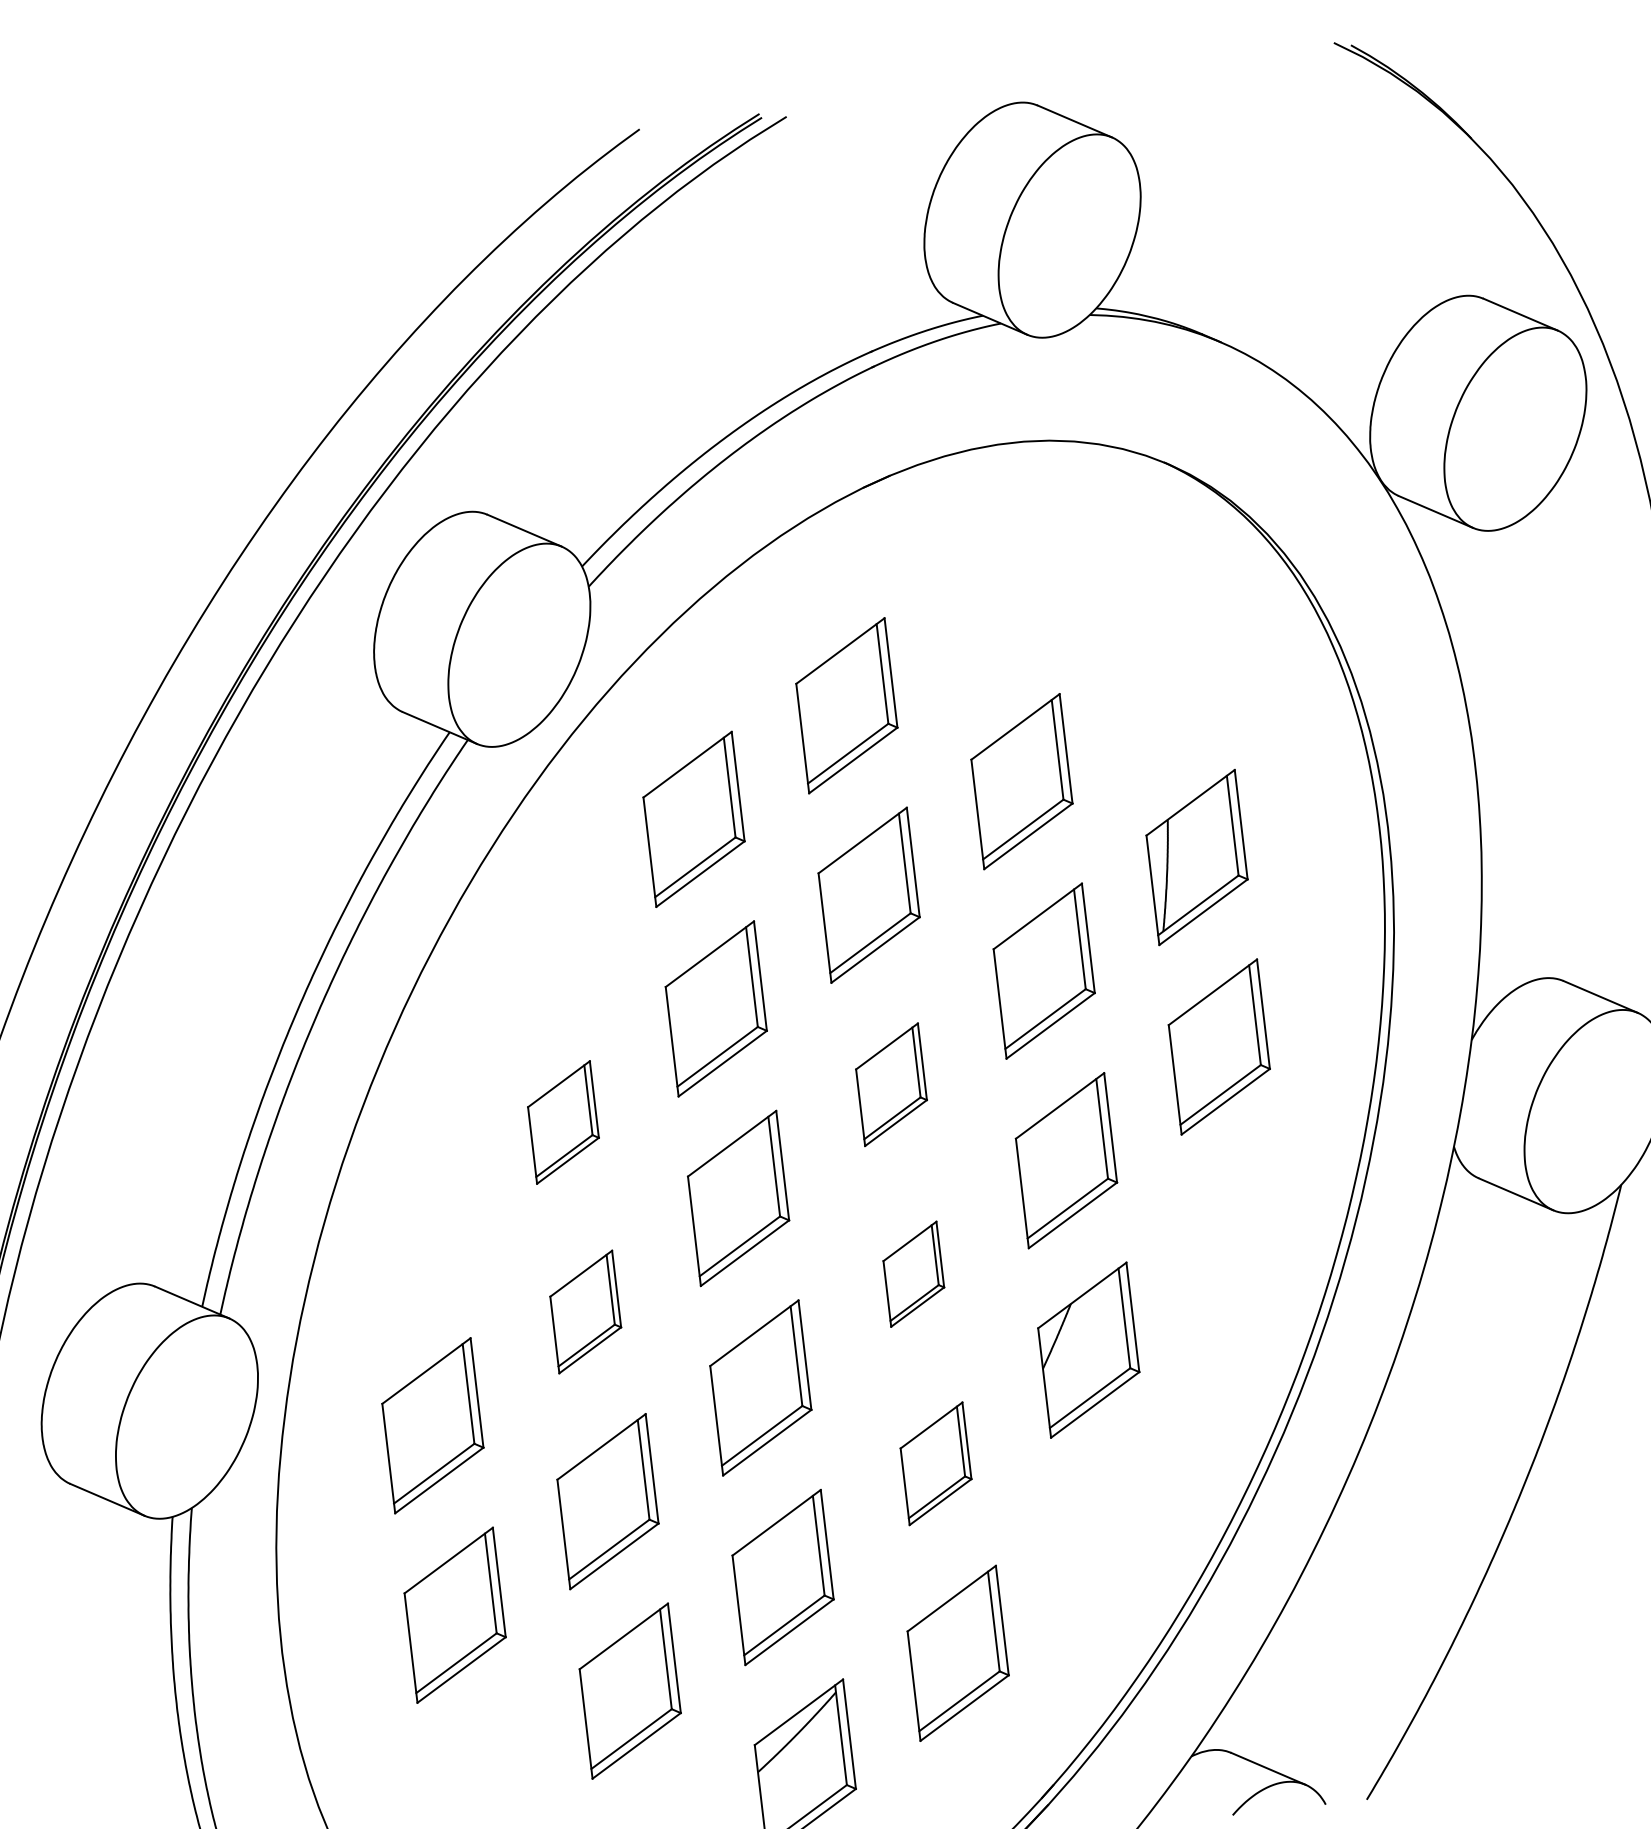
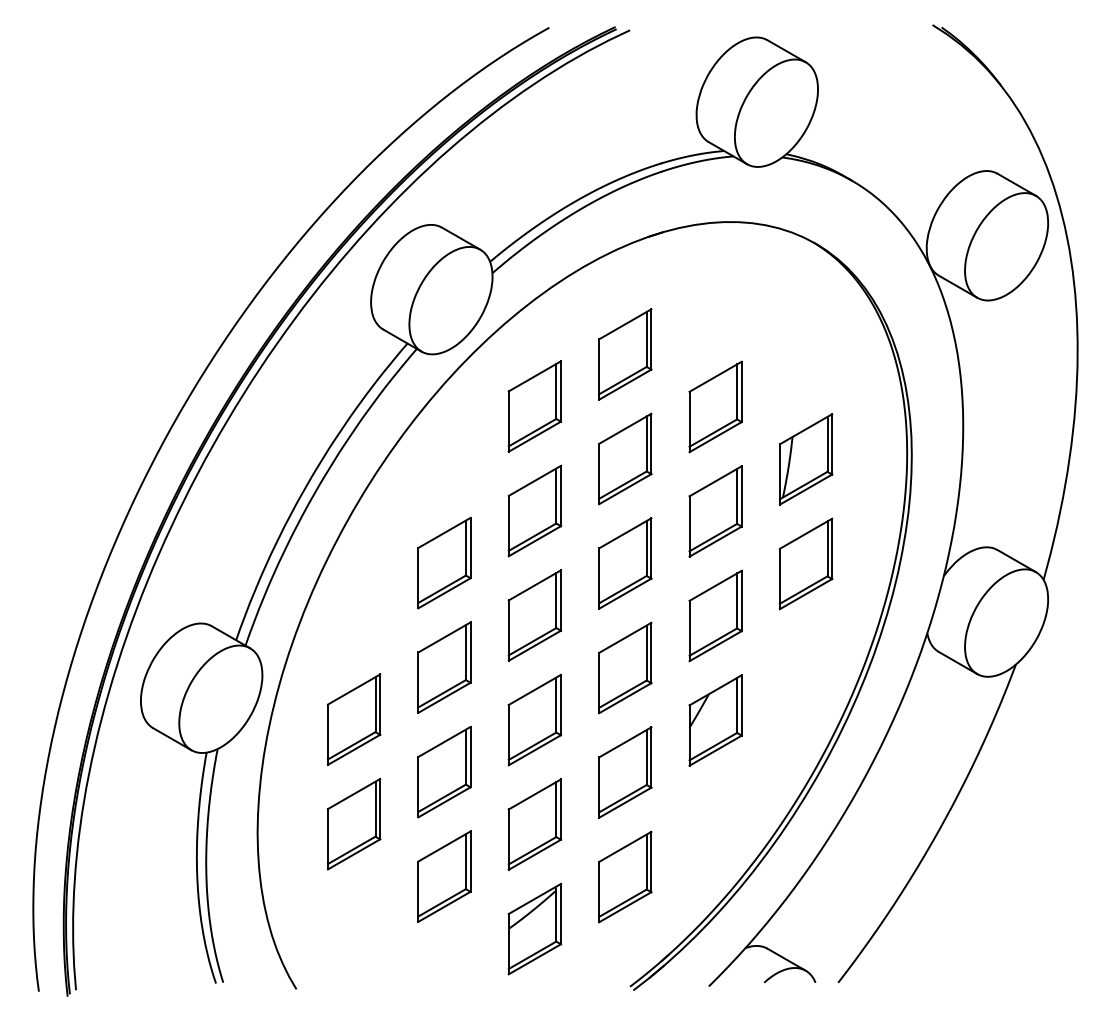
part: (891, 1084) -> (625, 563), size x1.43
part: (563, 1121) -> (444, 562), size x1.43
part: (913, 1273) -> (625, 667), size x1.67
part: (585, 1311) -> (444, 667), size x1.43
part: (936, 1463) -> (625, 772), size x1.43

